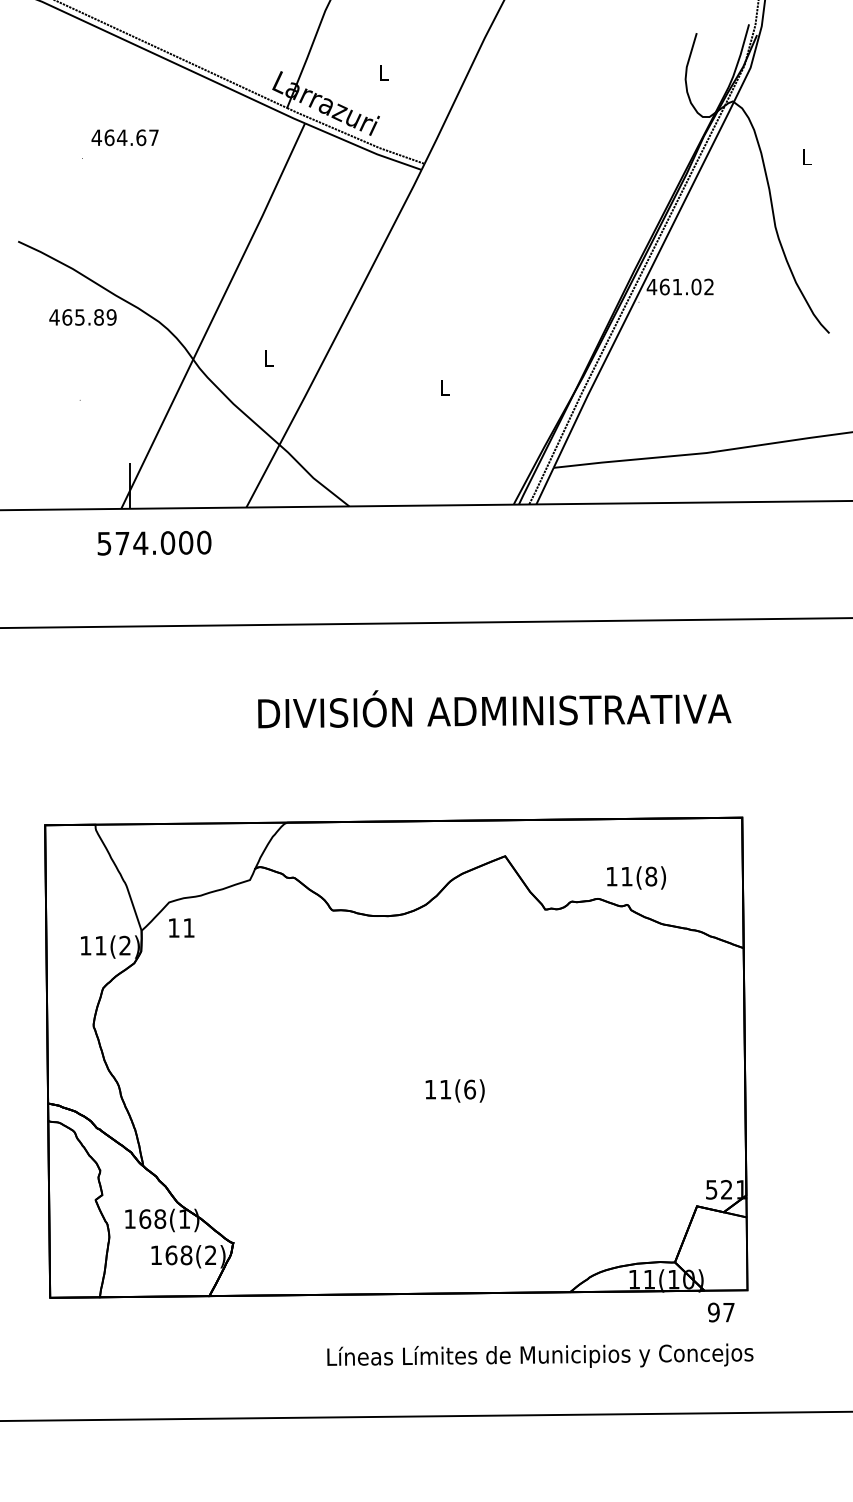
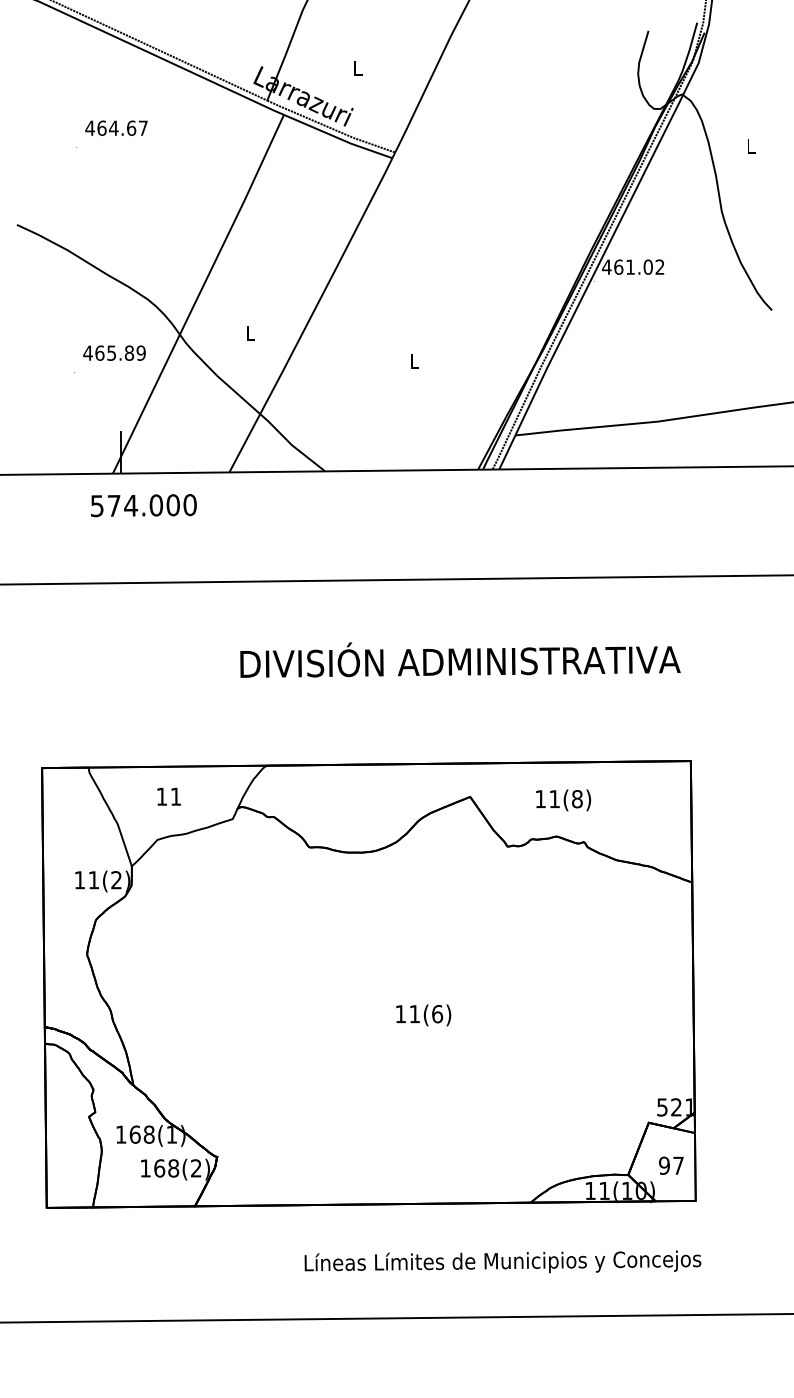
text: (82, 317) -> (114, 353), moved
text: (636, 877) -> (563, 799), moved
text: (181, 927) -> (168, 796), moved
text: (721, 1312) -> (671, 1165), moved

